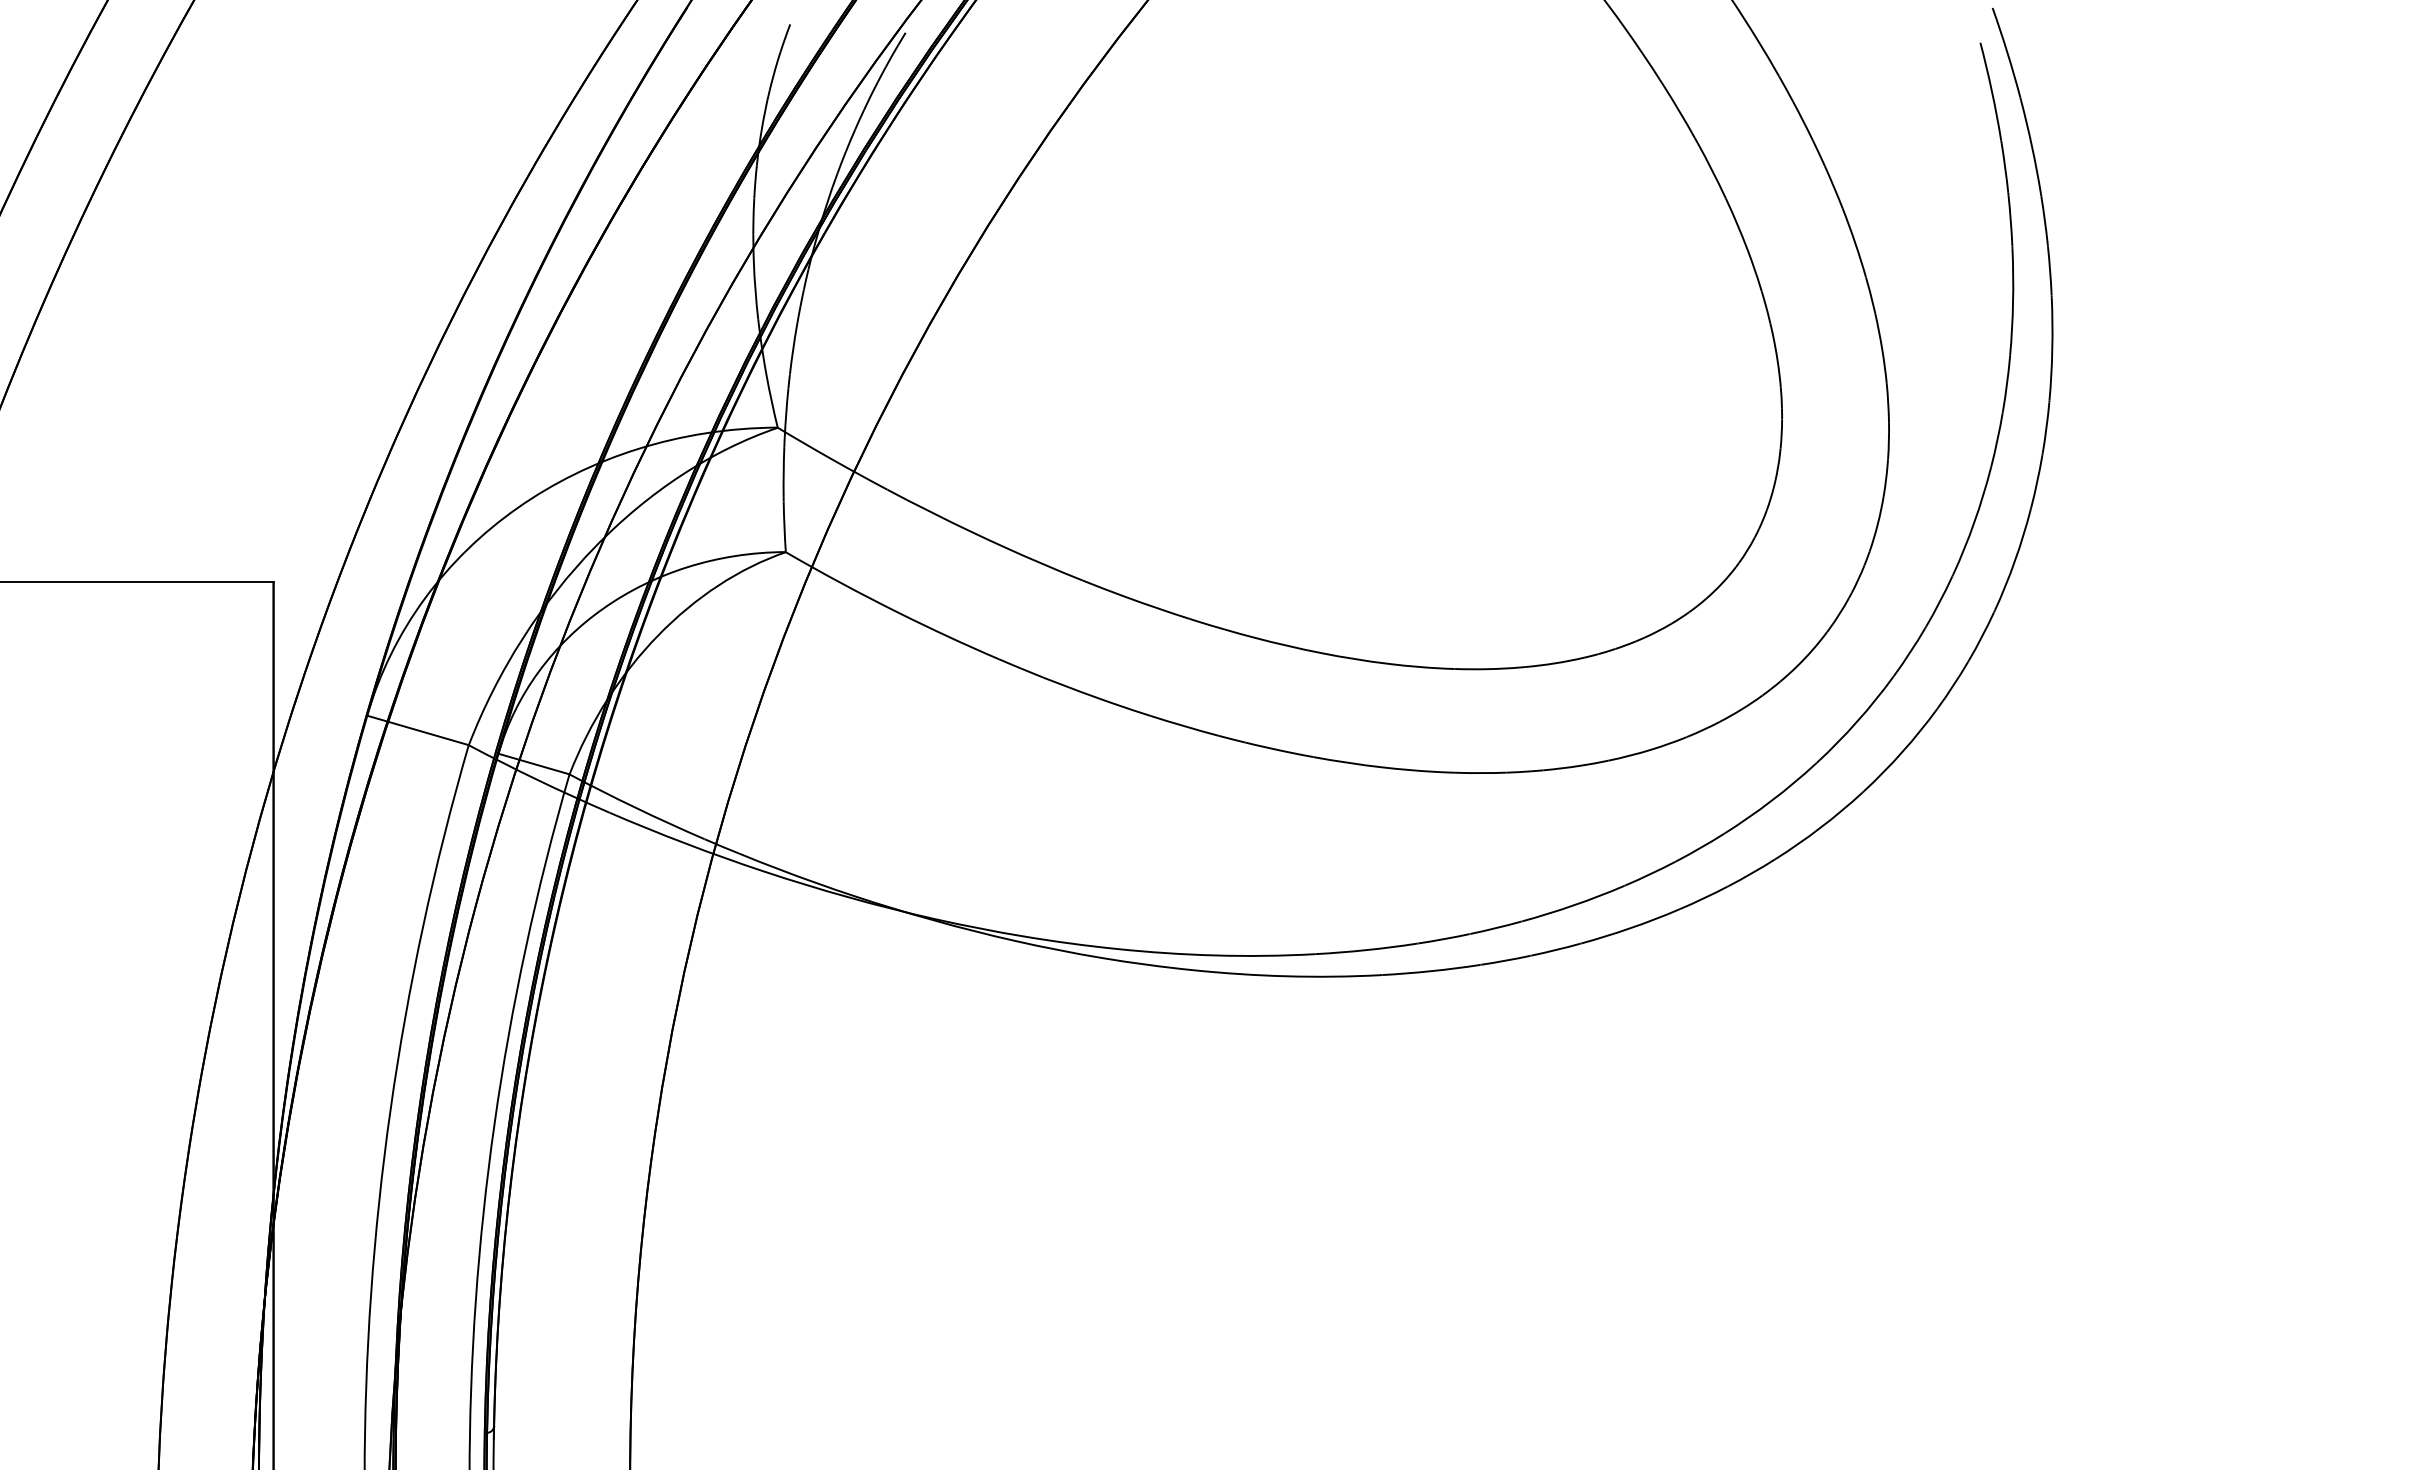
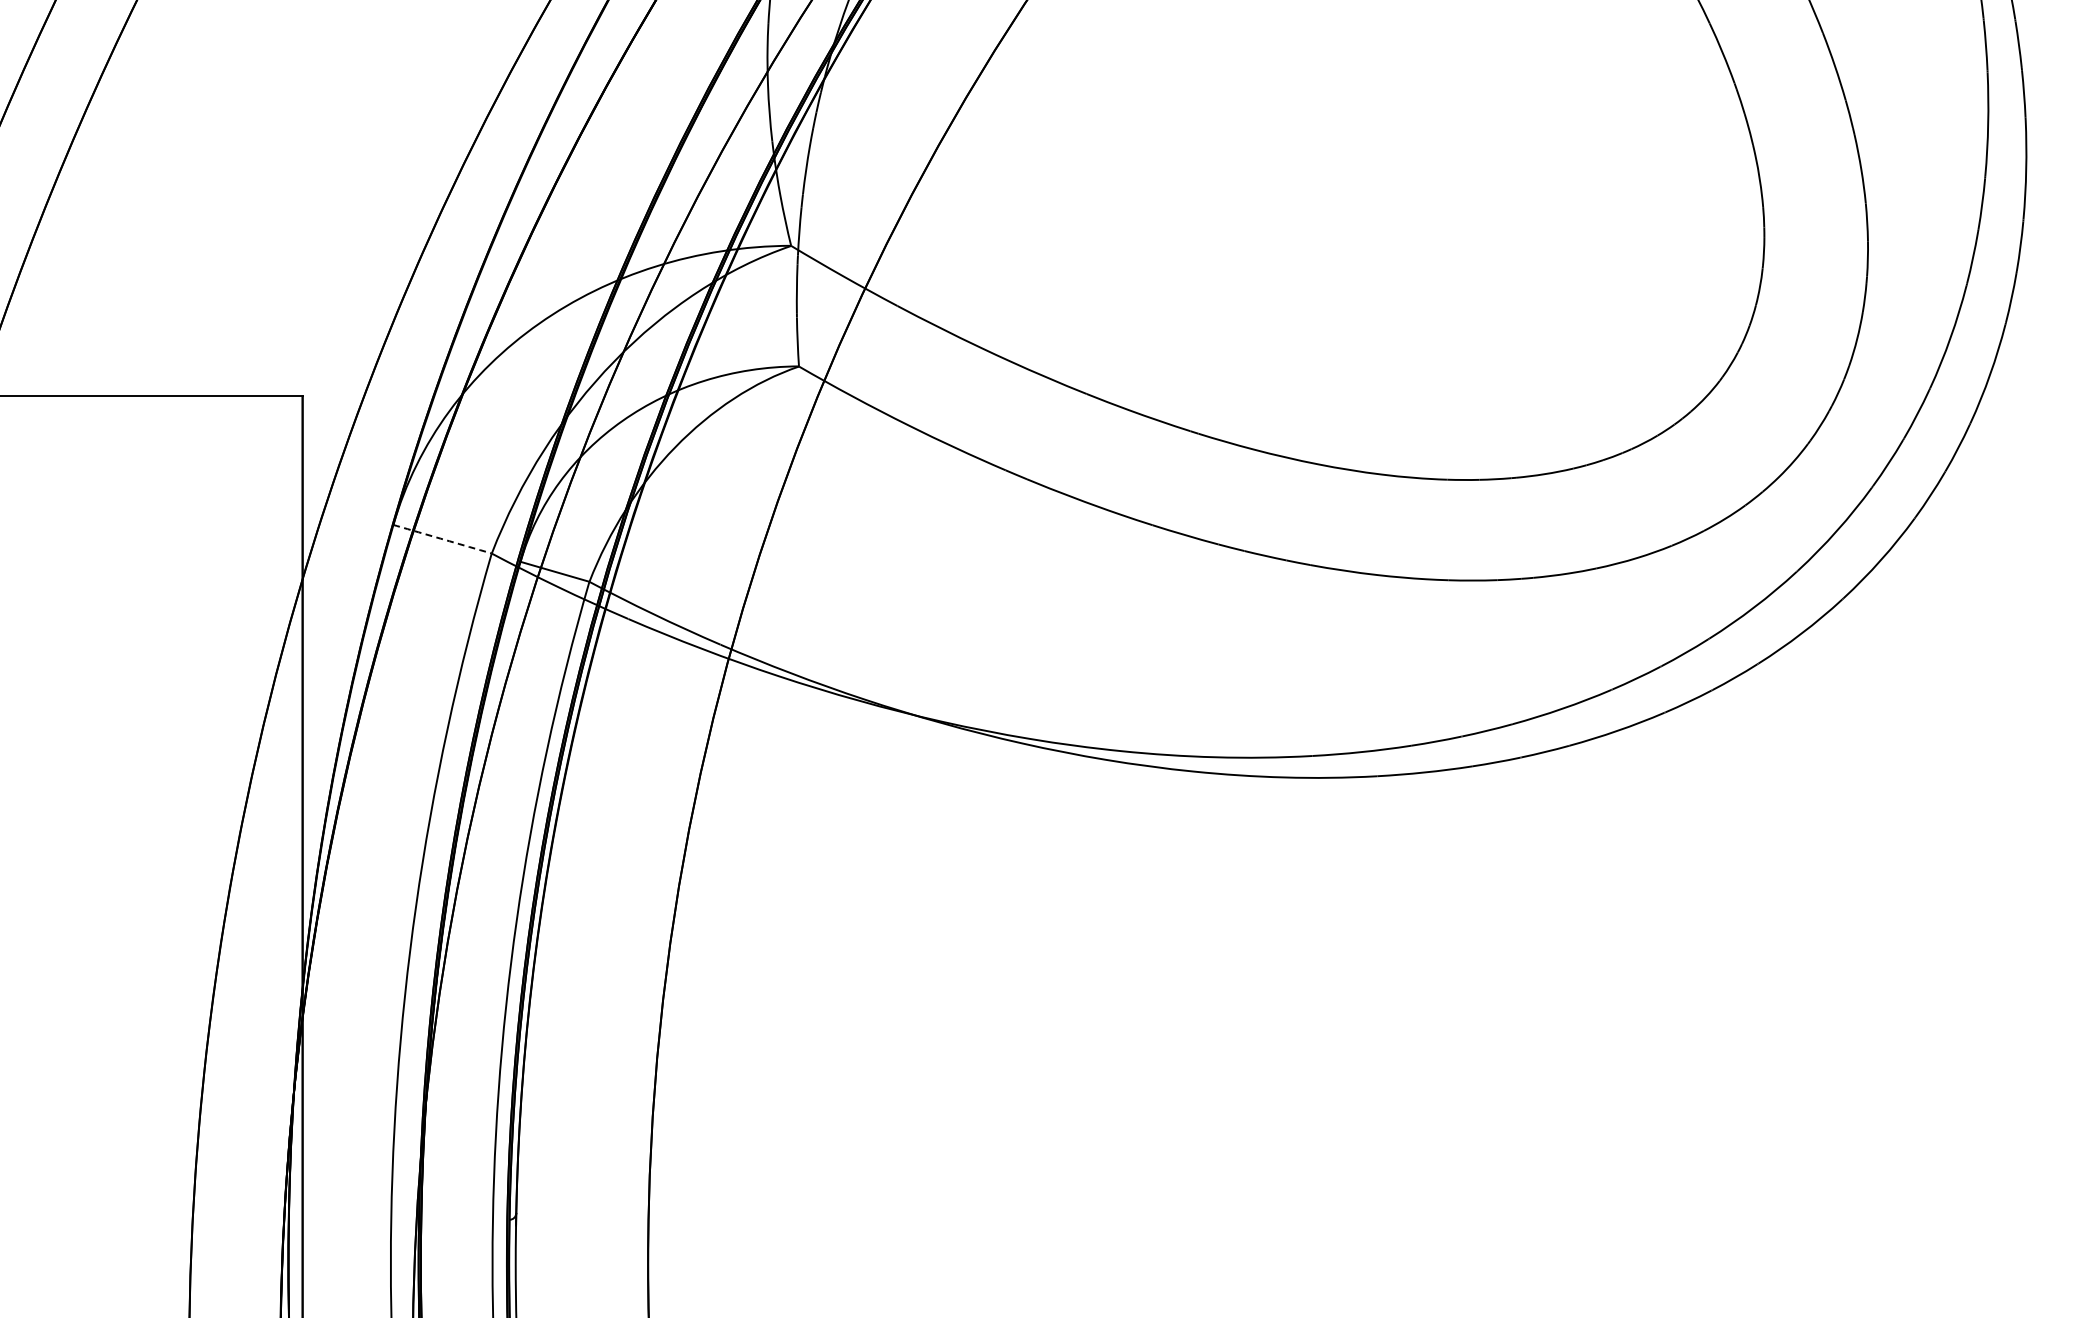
arc: (414, 729) -> (439, 538), solid -> dashed

